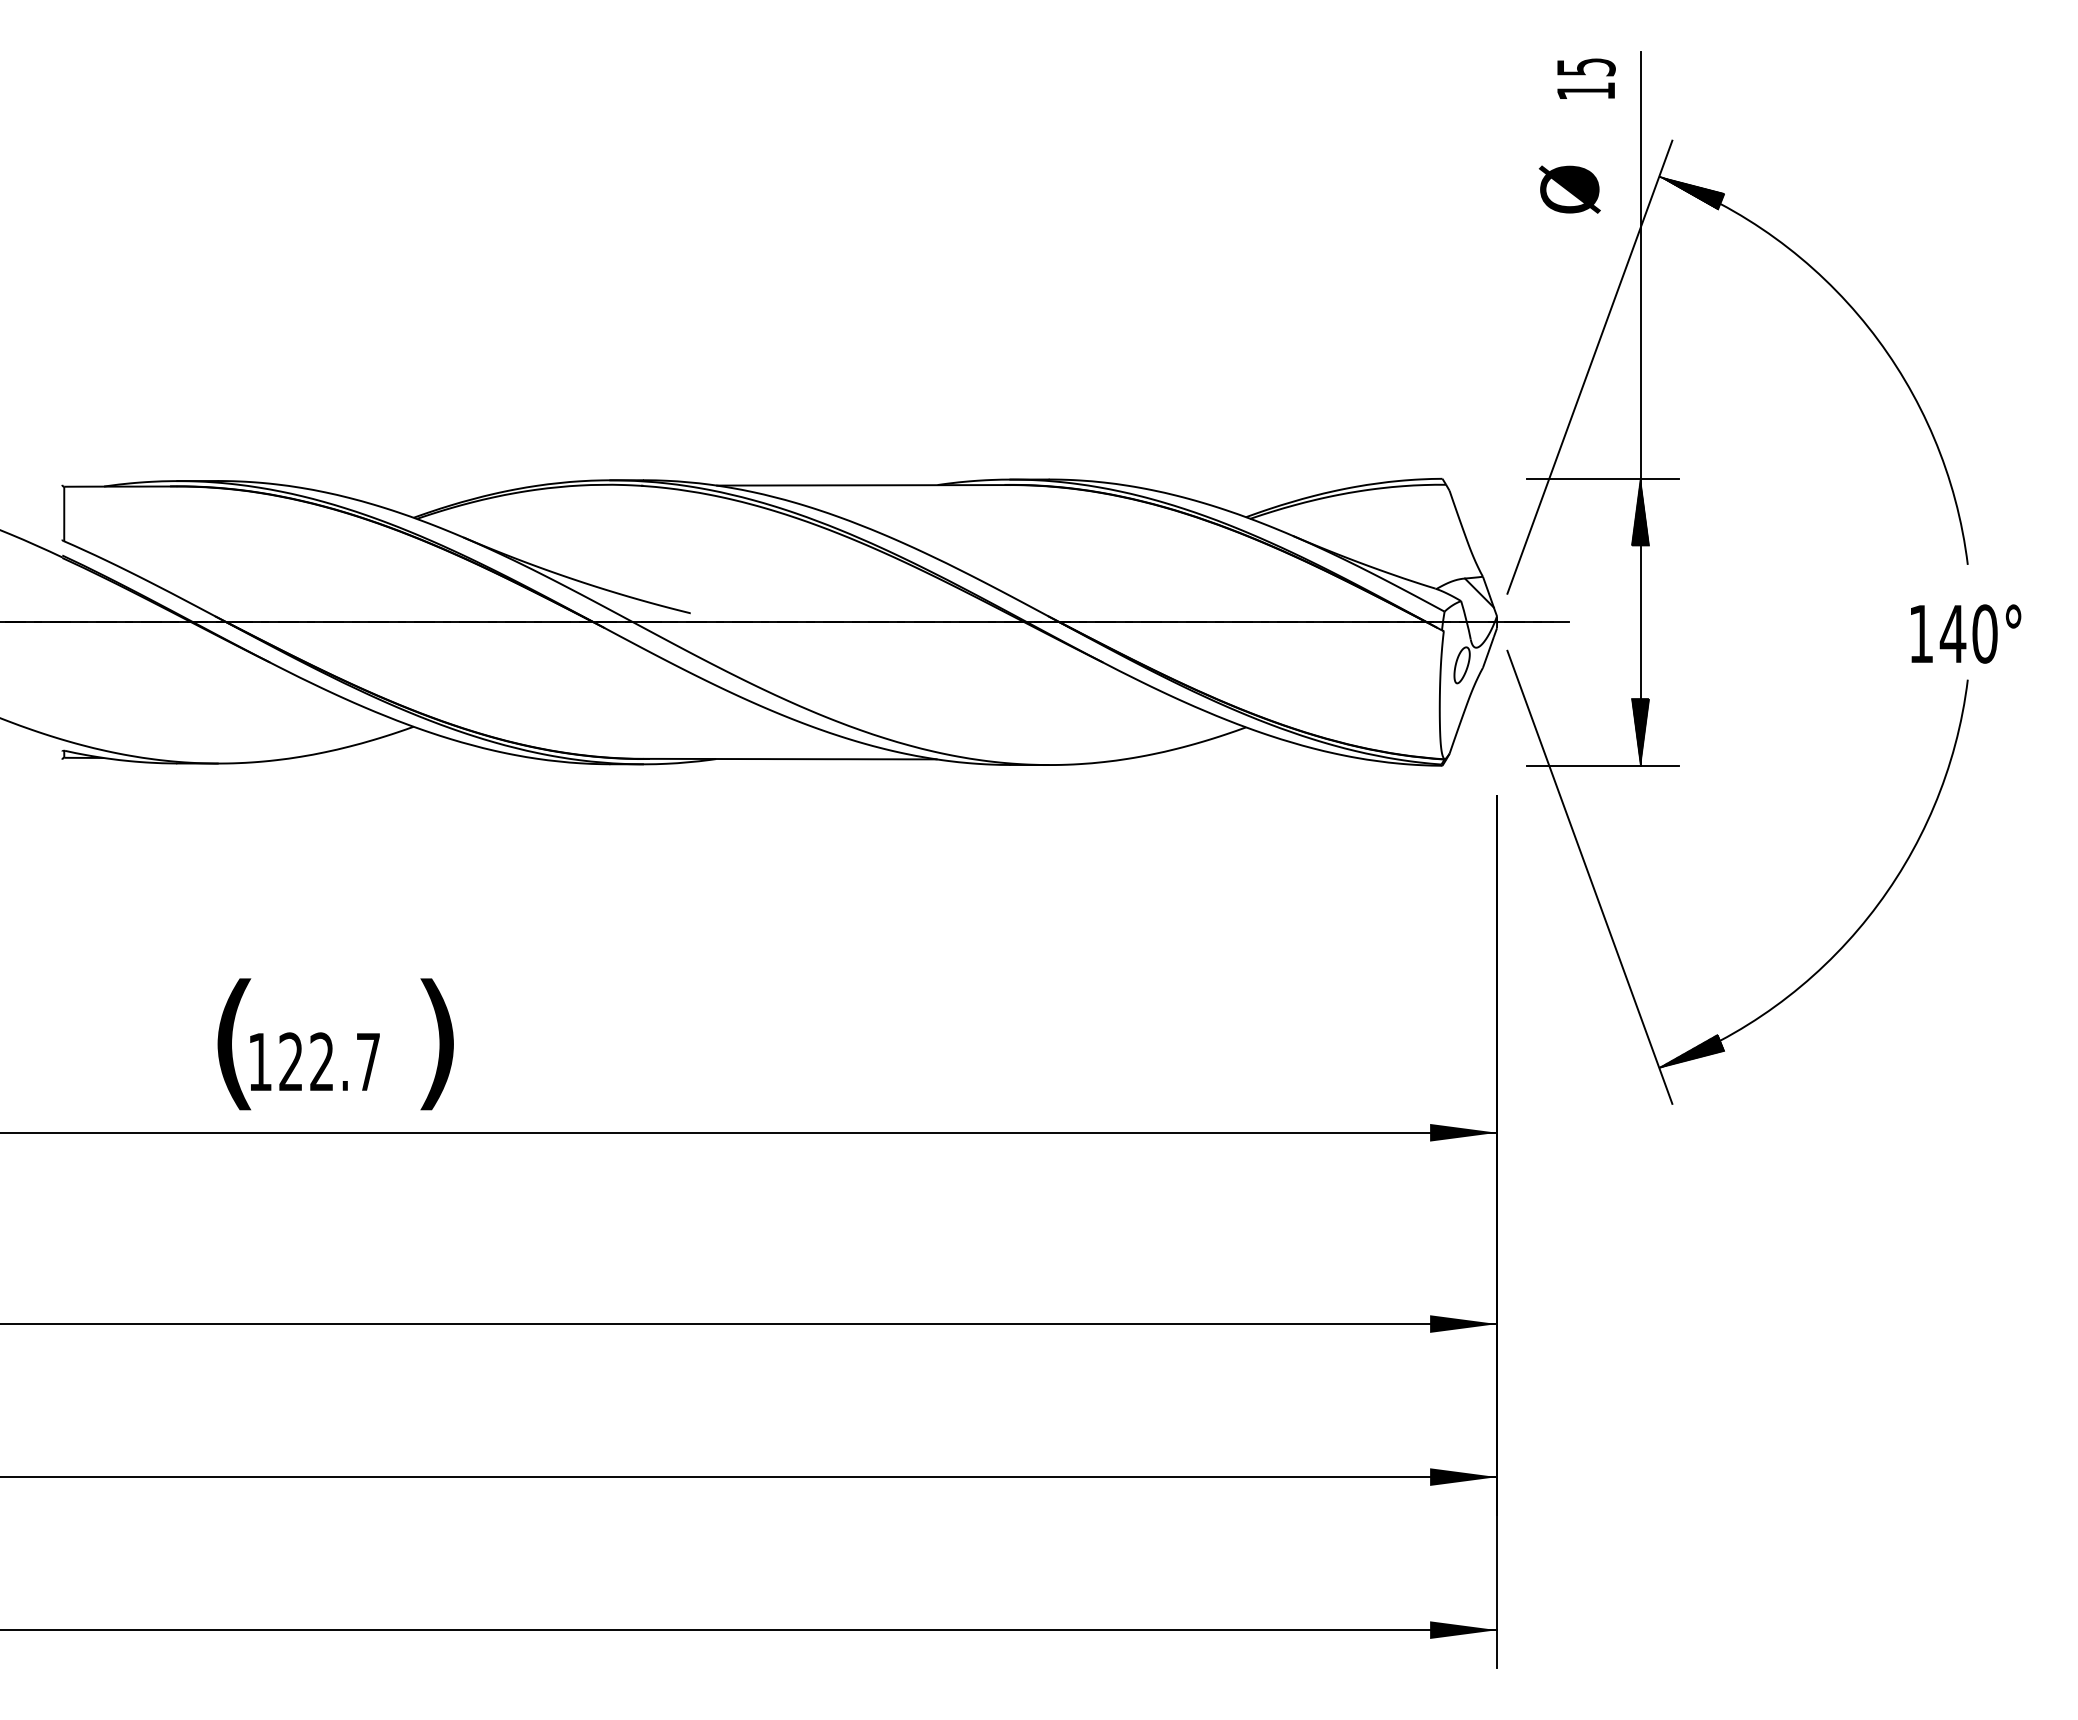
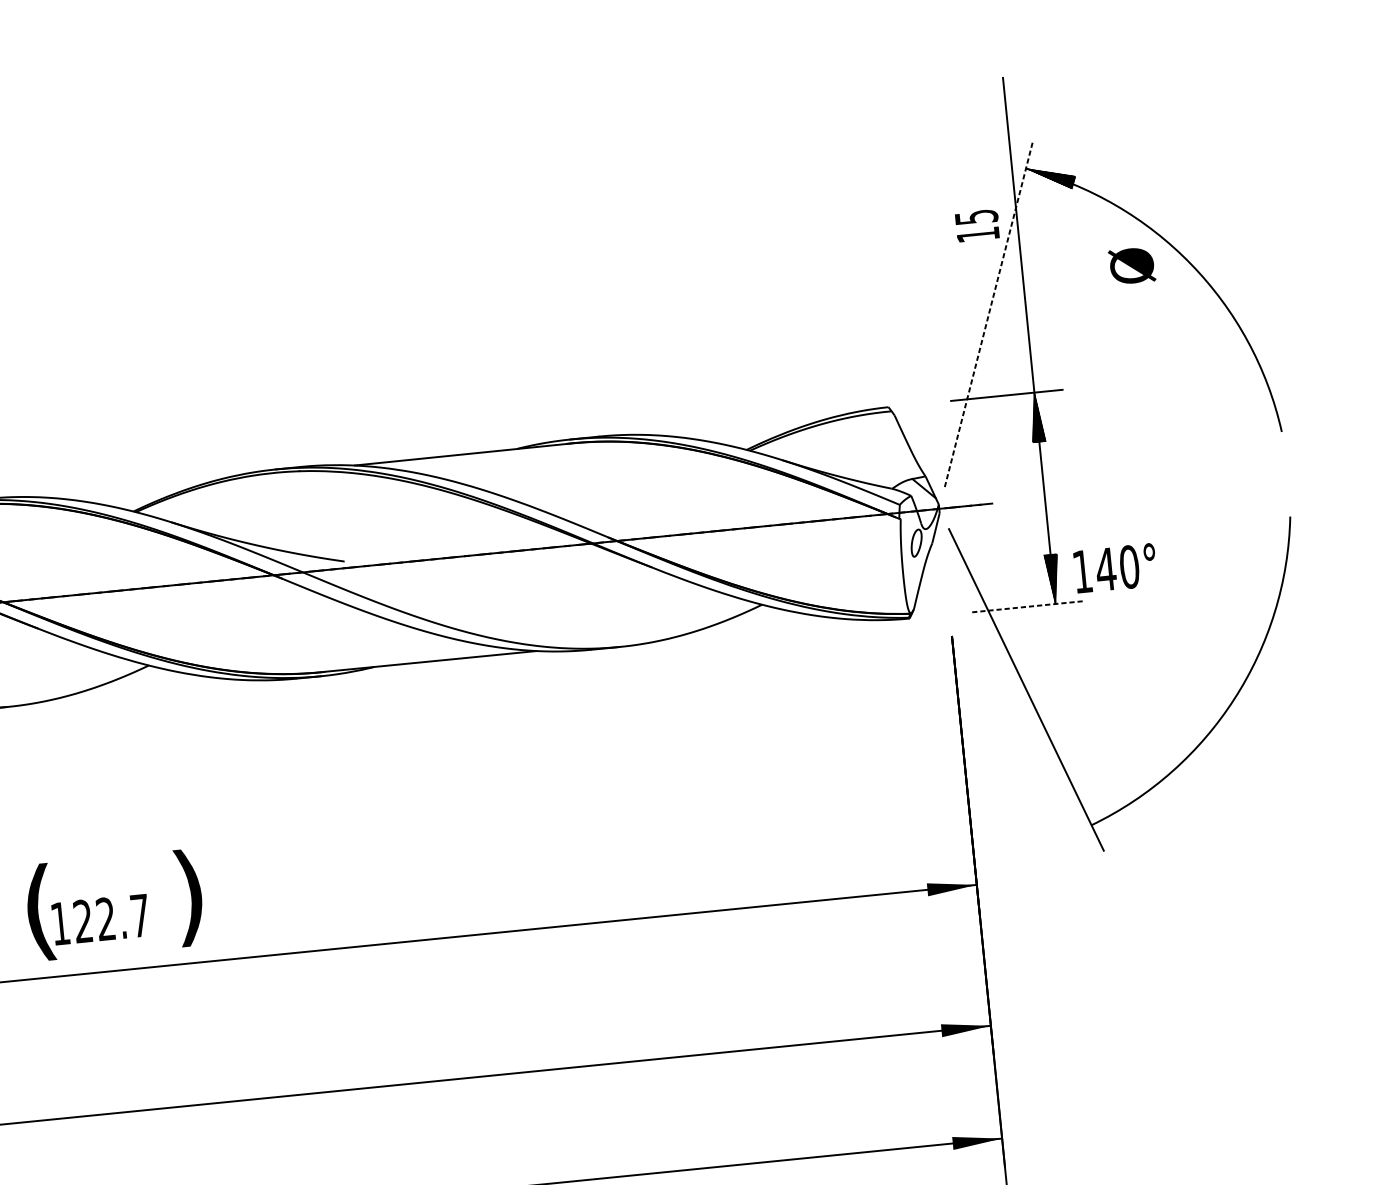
text: (1586, 78) -> (977, 225), moved
text: (1569, 189) -> (1131, 265), moved
line: (1590, 366) -> (989, 313), solid -> dashed
text: (1966, 633) -> (1115, 568), moved
line: (1603, 765) -> (1028, 606), solid -> dashed
hatch: (1691, 1050) -> (1113, 810), removed

